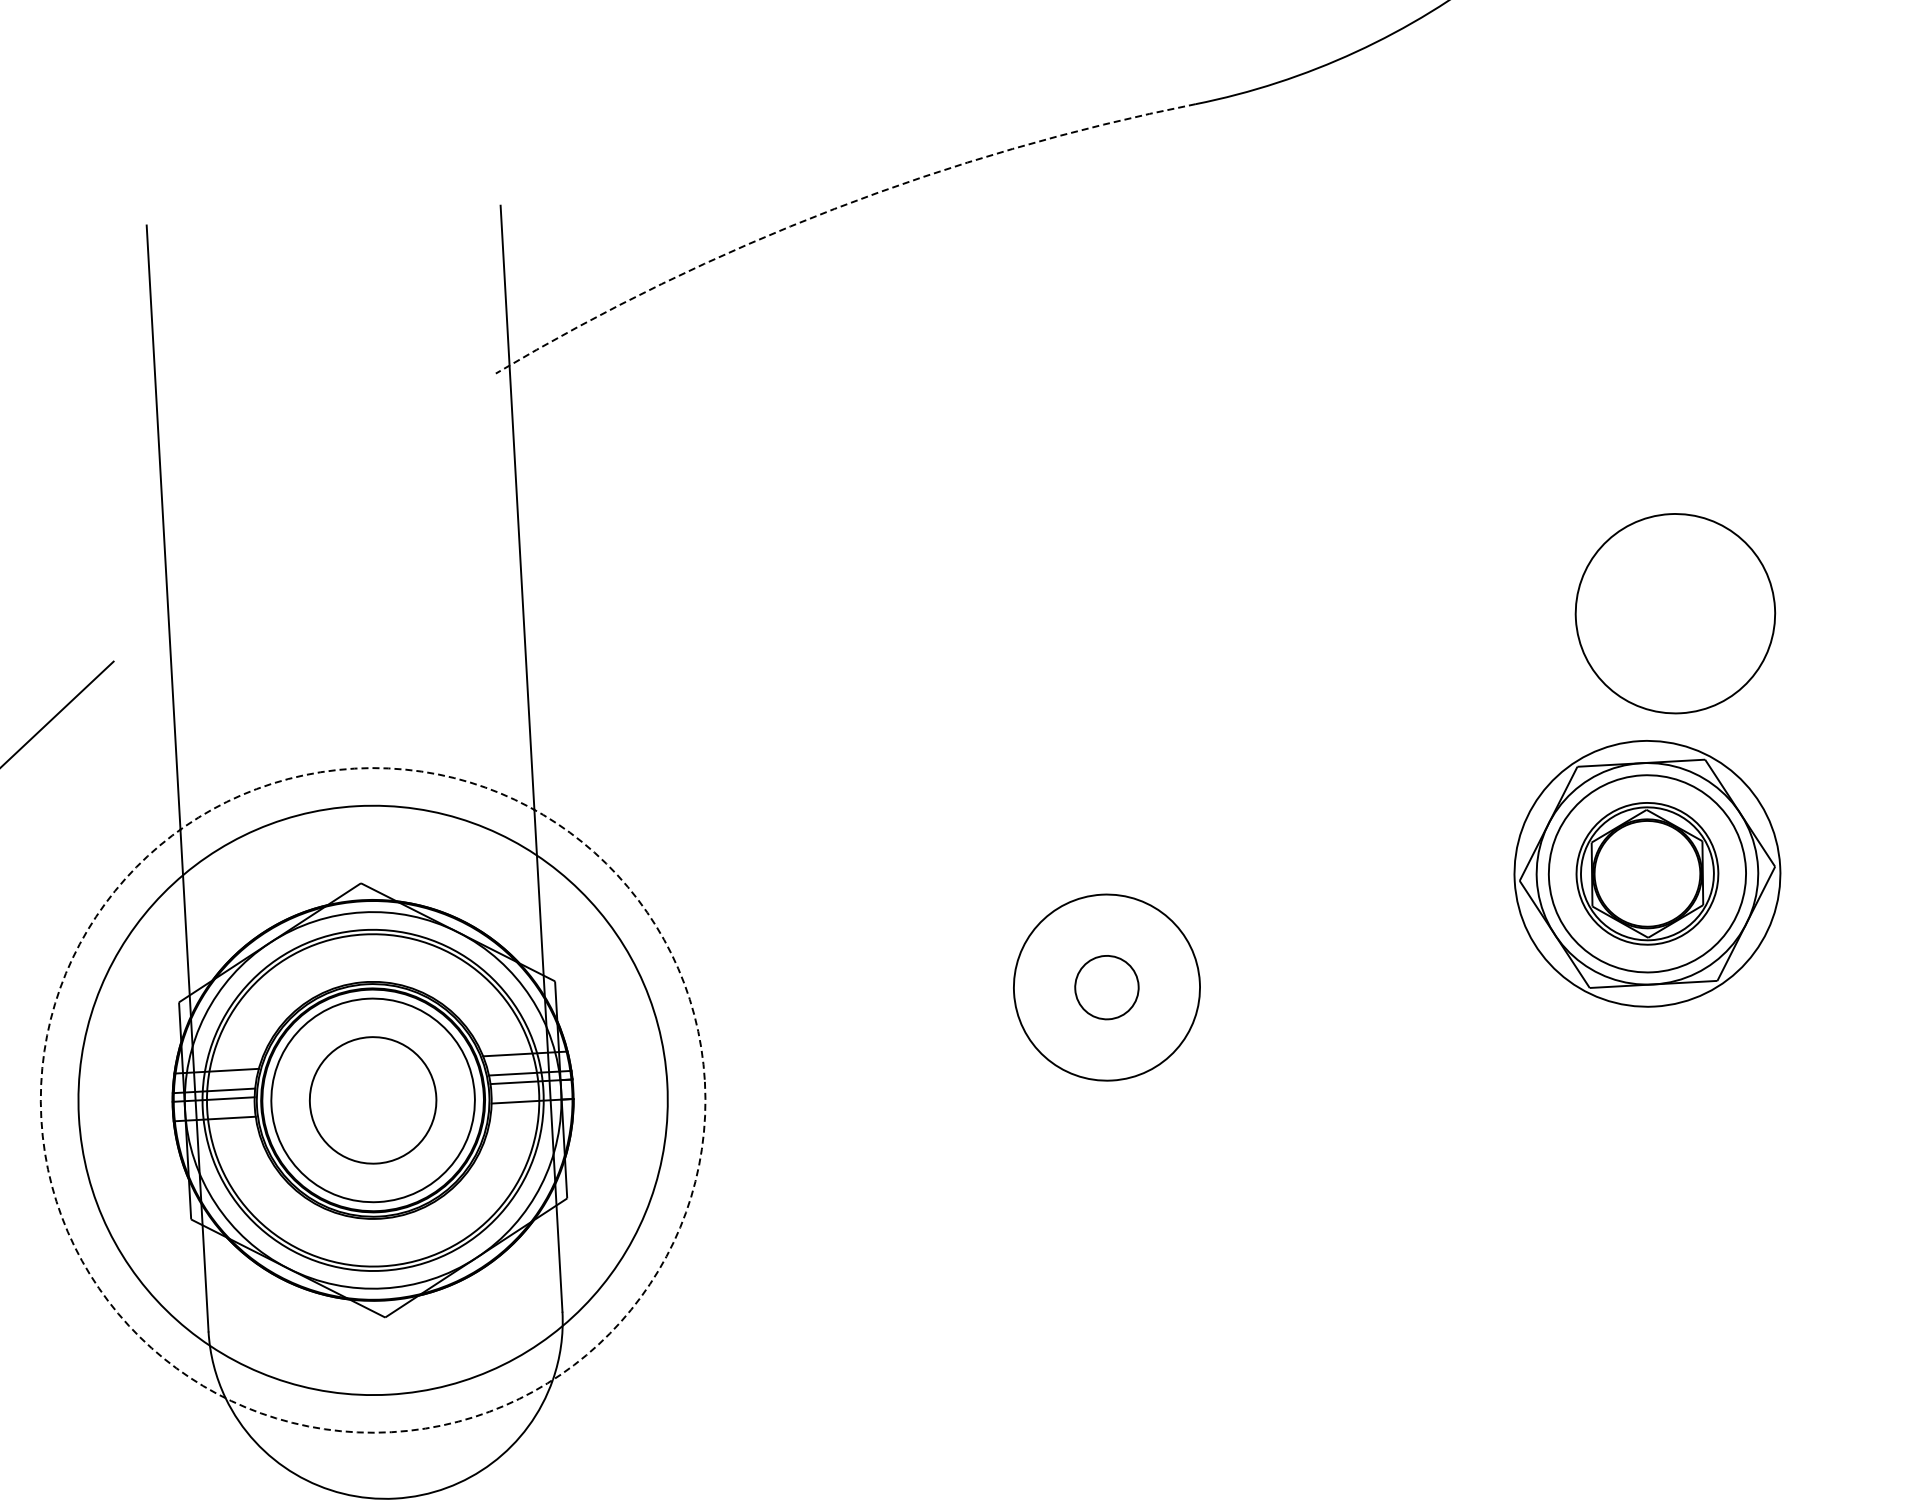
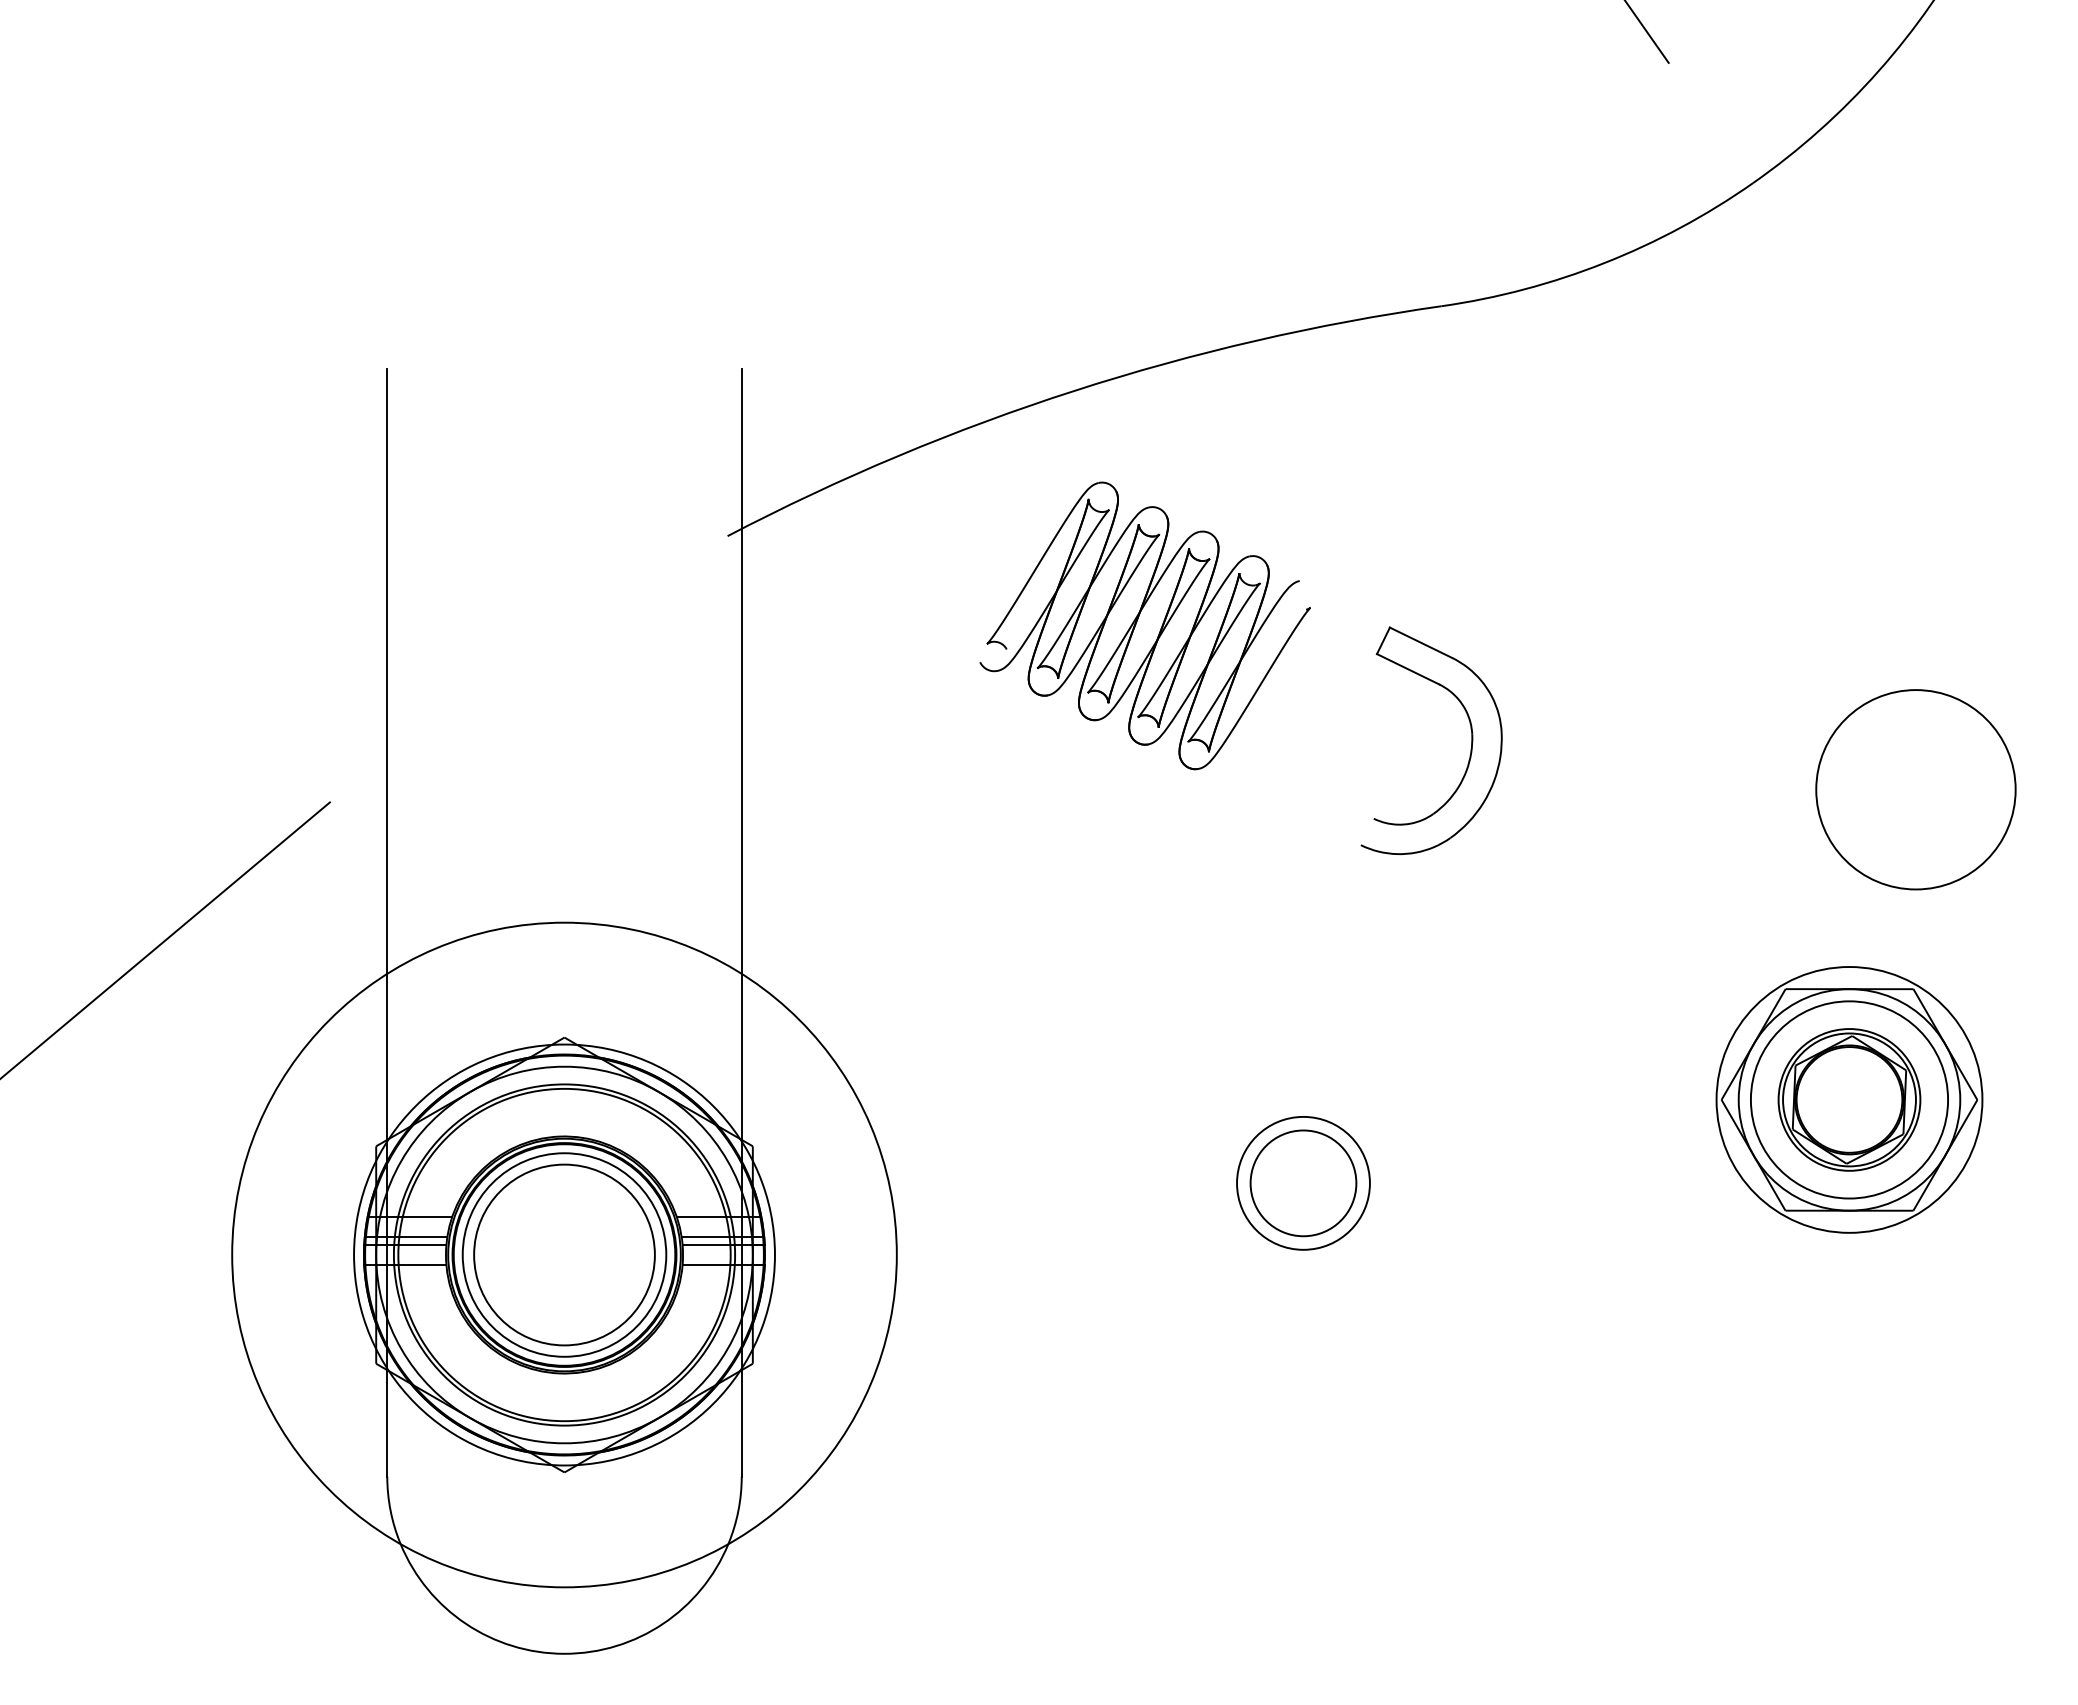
arc: (834, 208) -> (1074, 390), dashed -> solid
part: (909, 436) -> (1137, 622), added
part: (1249, 544) -> (1470, 748), added
circle: (1674, 613) -> (1915, 789), moved
circle: (1106, 986) -> (1303, 1182), size x0.71
circle: (1106, 987) -> (1303, 1183), size x1.67
circle: (373, 1099) -> (564, 1254), dashed -> solid
circle: (373, 1099) -> (564, 1254), size x0.71
circle: (373, 1099) -> (564, 1254), size x1.43

